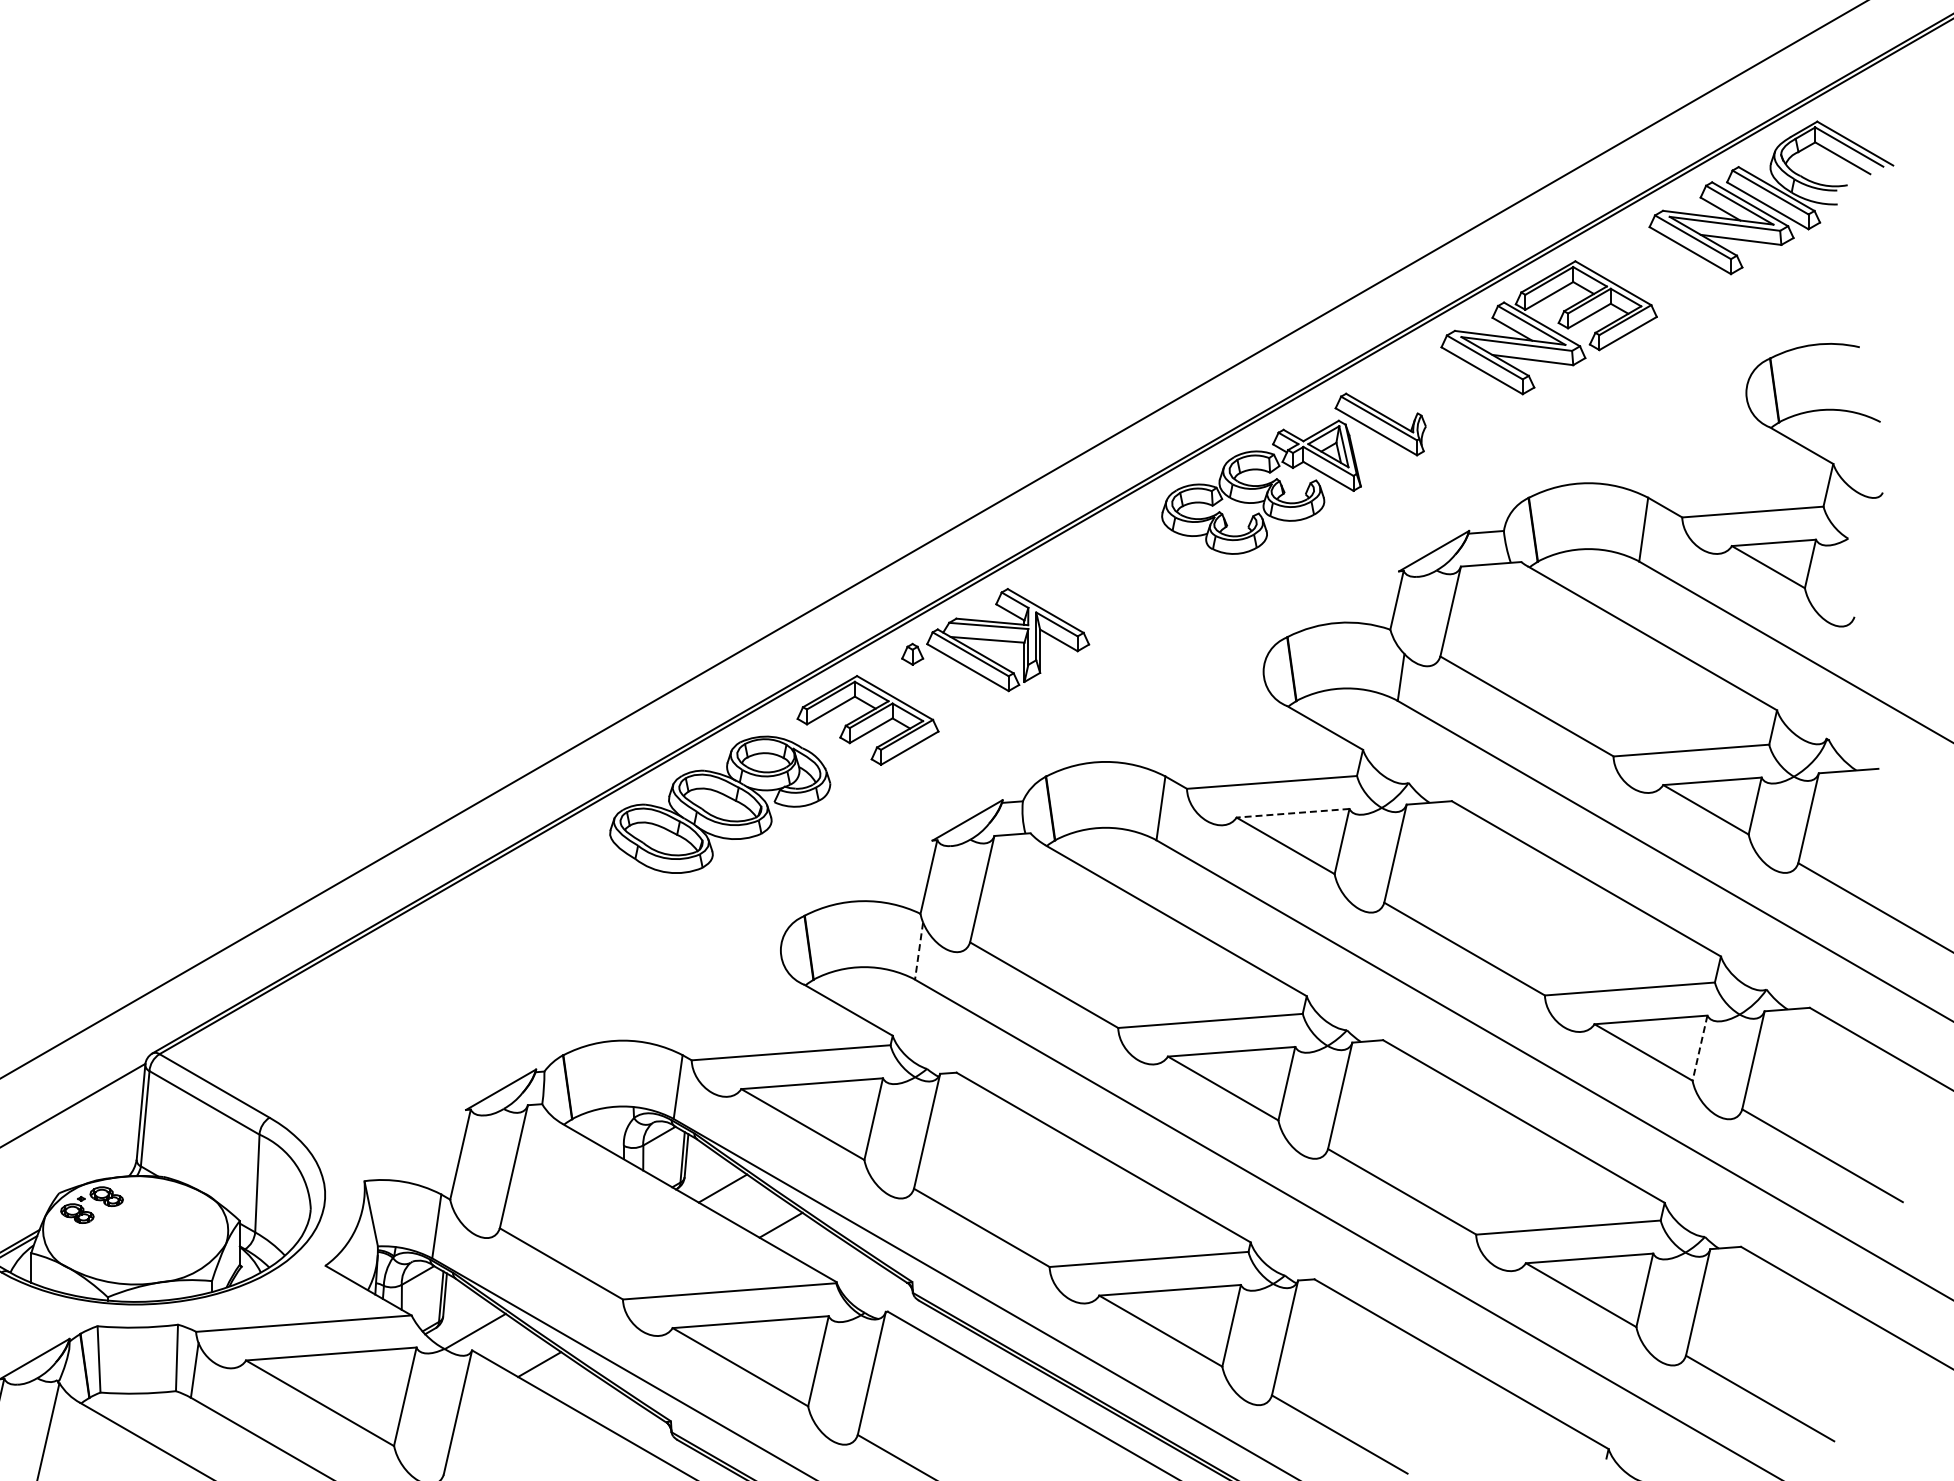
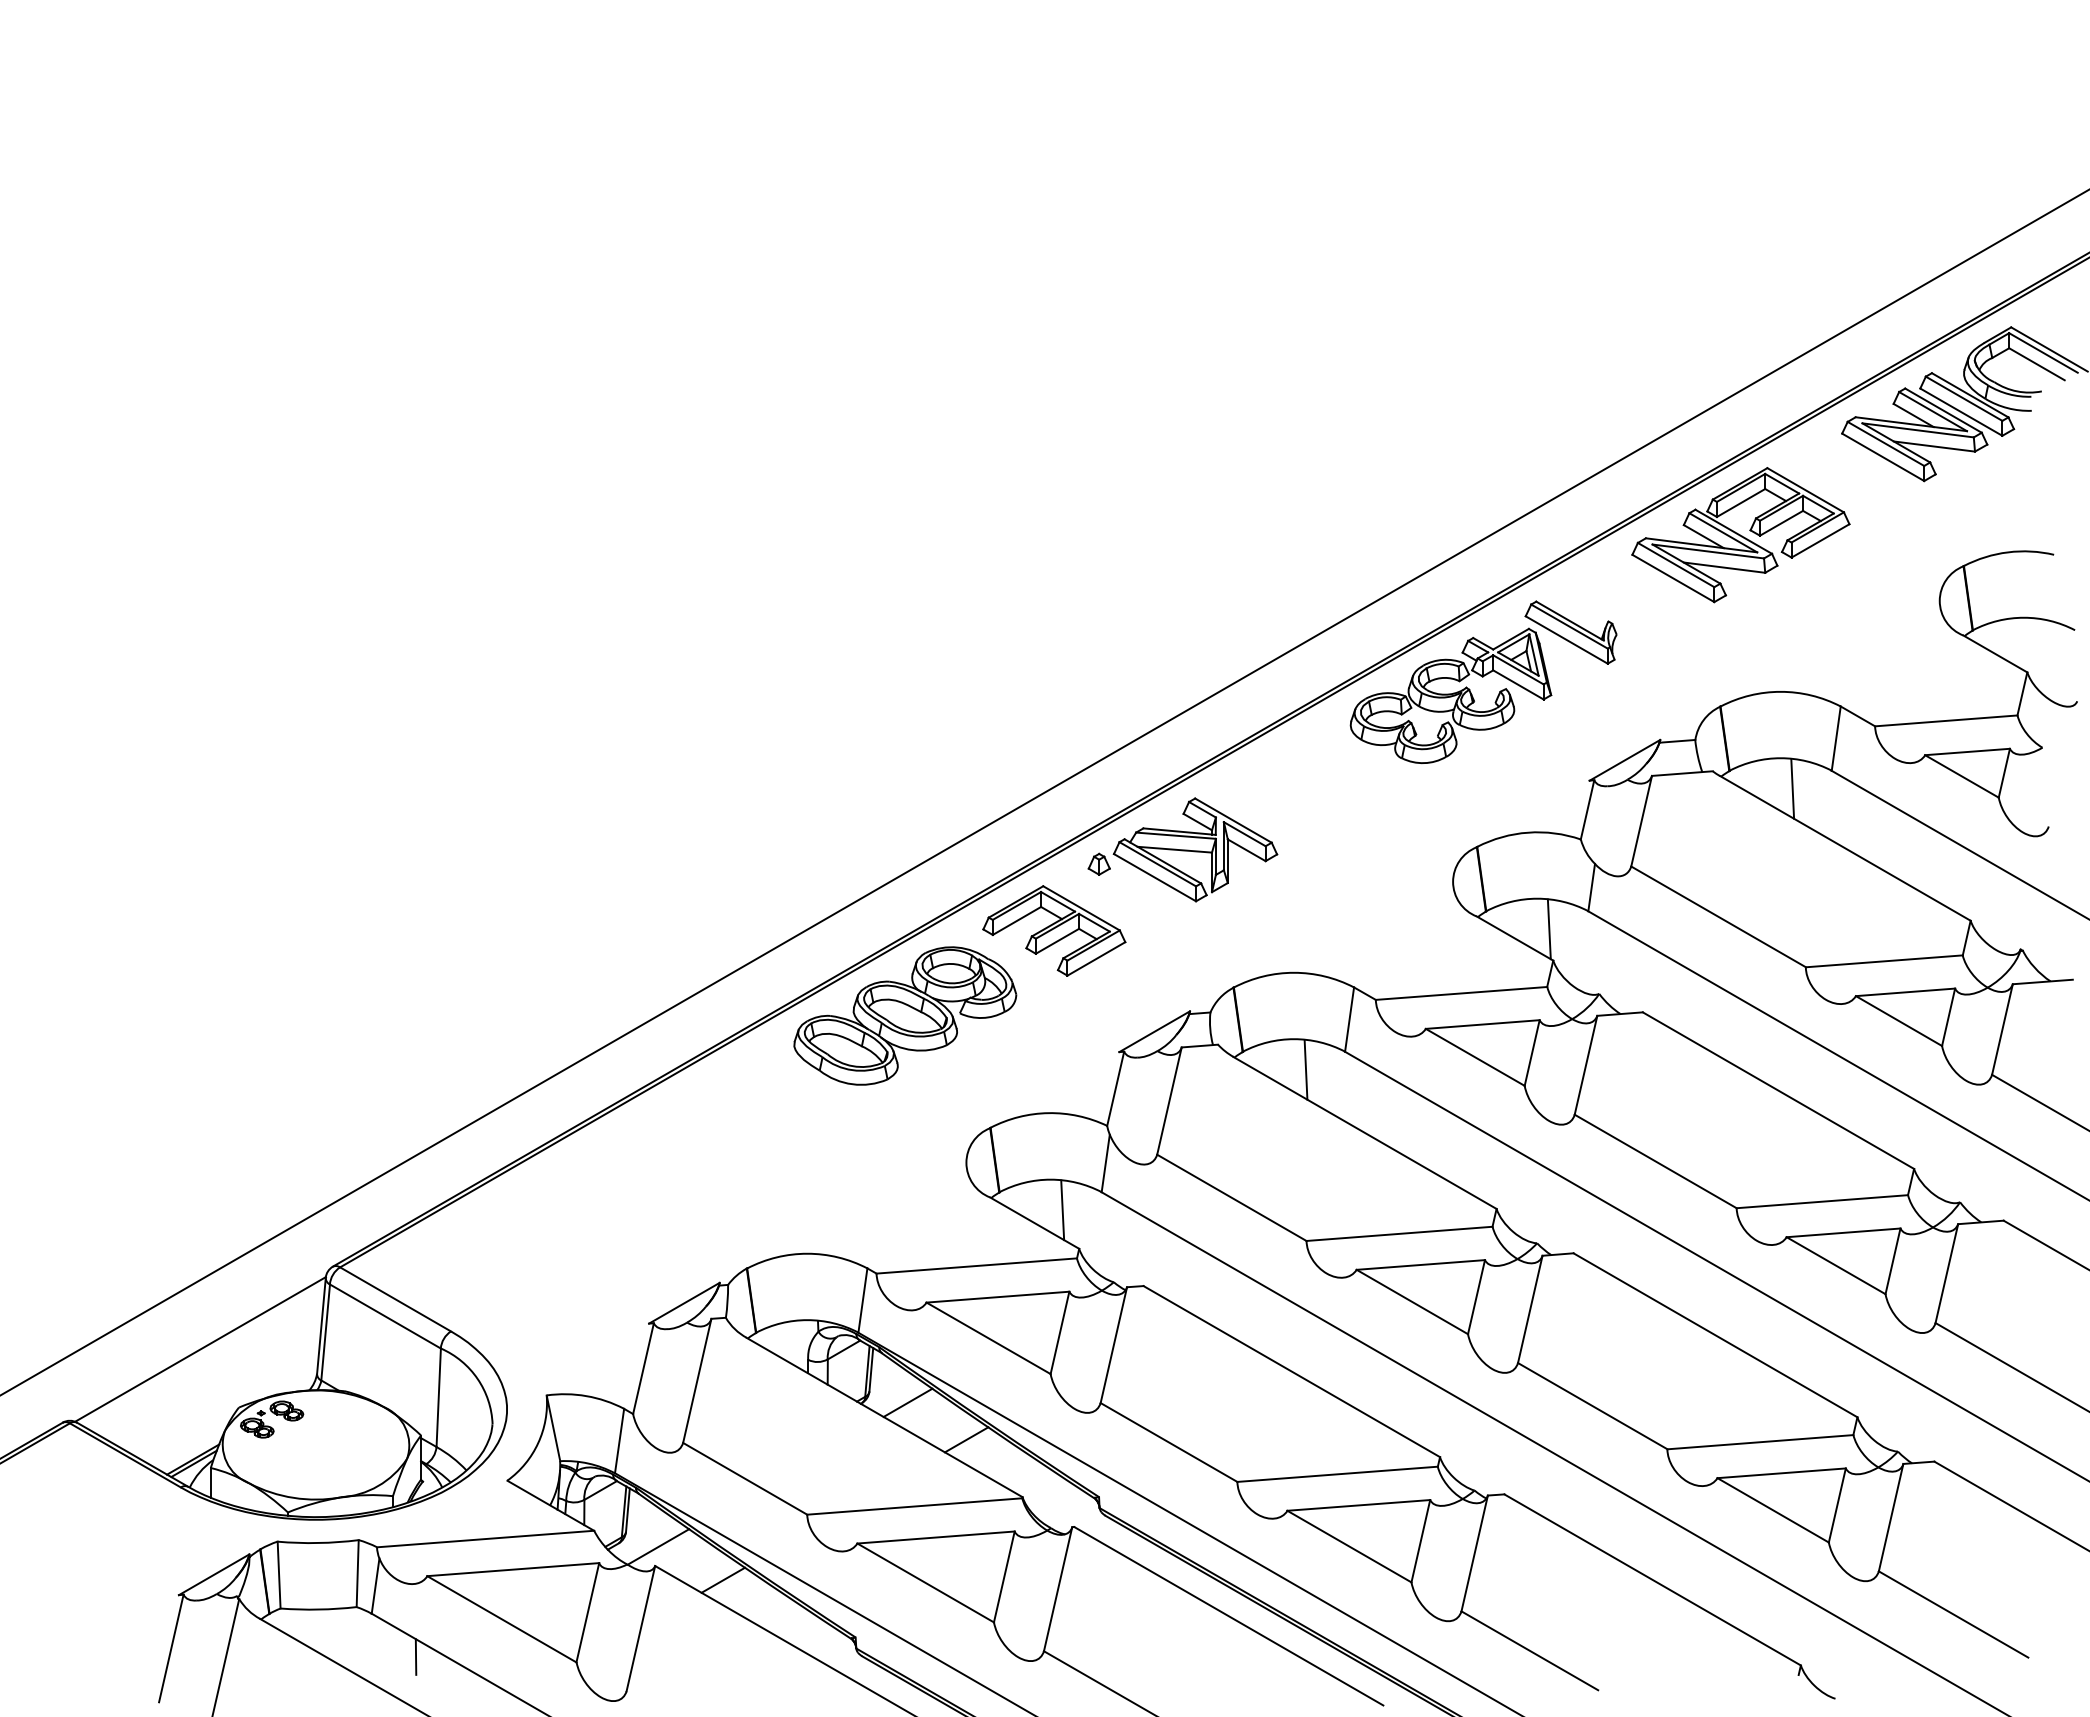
line: (1600, 579) -> (1792, 788), added
line: (1358, 718) -> (1548, 929), added
line: (1292, 813) -> (1482, 1024), dashed -> solid
line: (1117, 857) -> (1305, 1069), added
line: (918, 951) -> (1105, 1163), dashed -> solid
line: (876, 997) -> (1062, 1210), added
line: (1700, 1048) -> (1893, 1261), dashed -> solid
line: (234, 1440) -> (415, 1656), added

